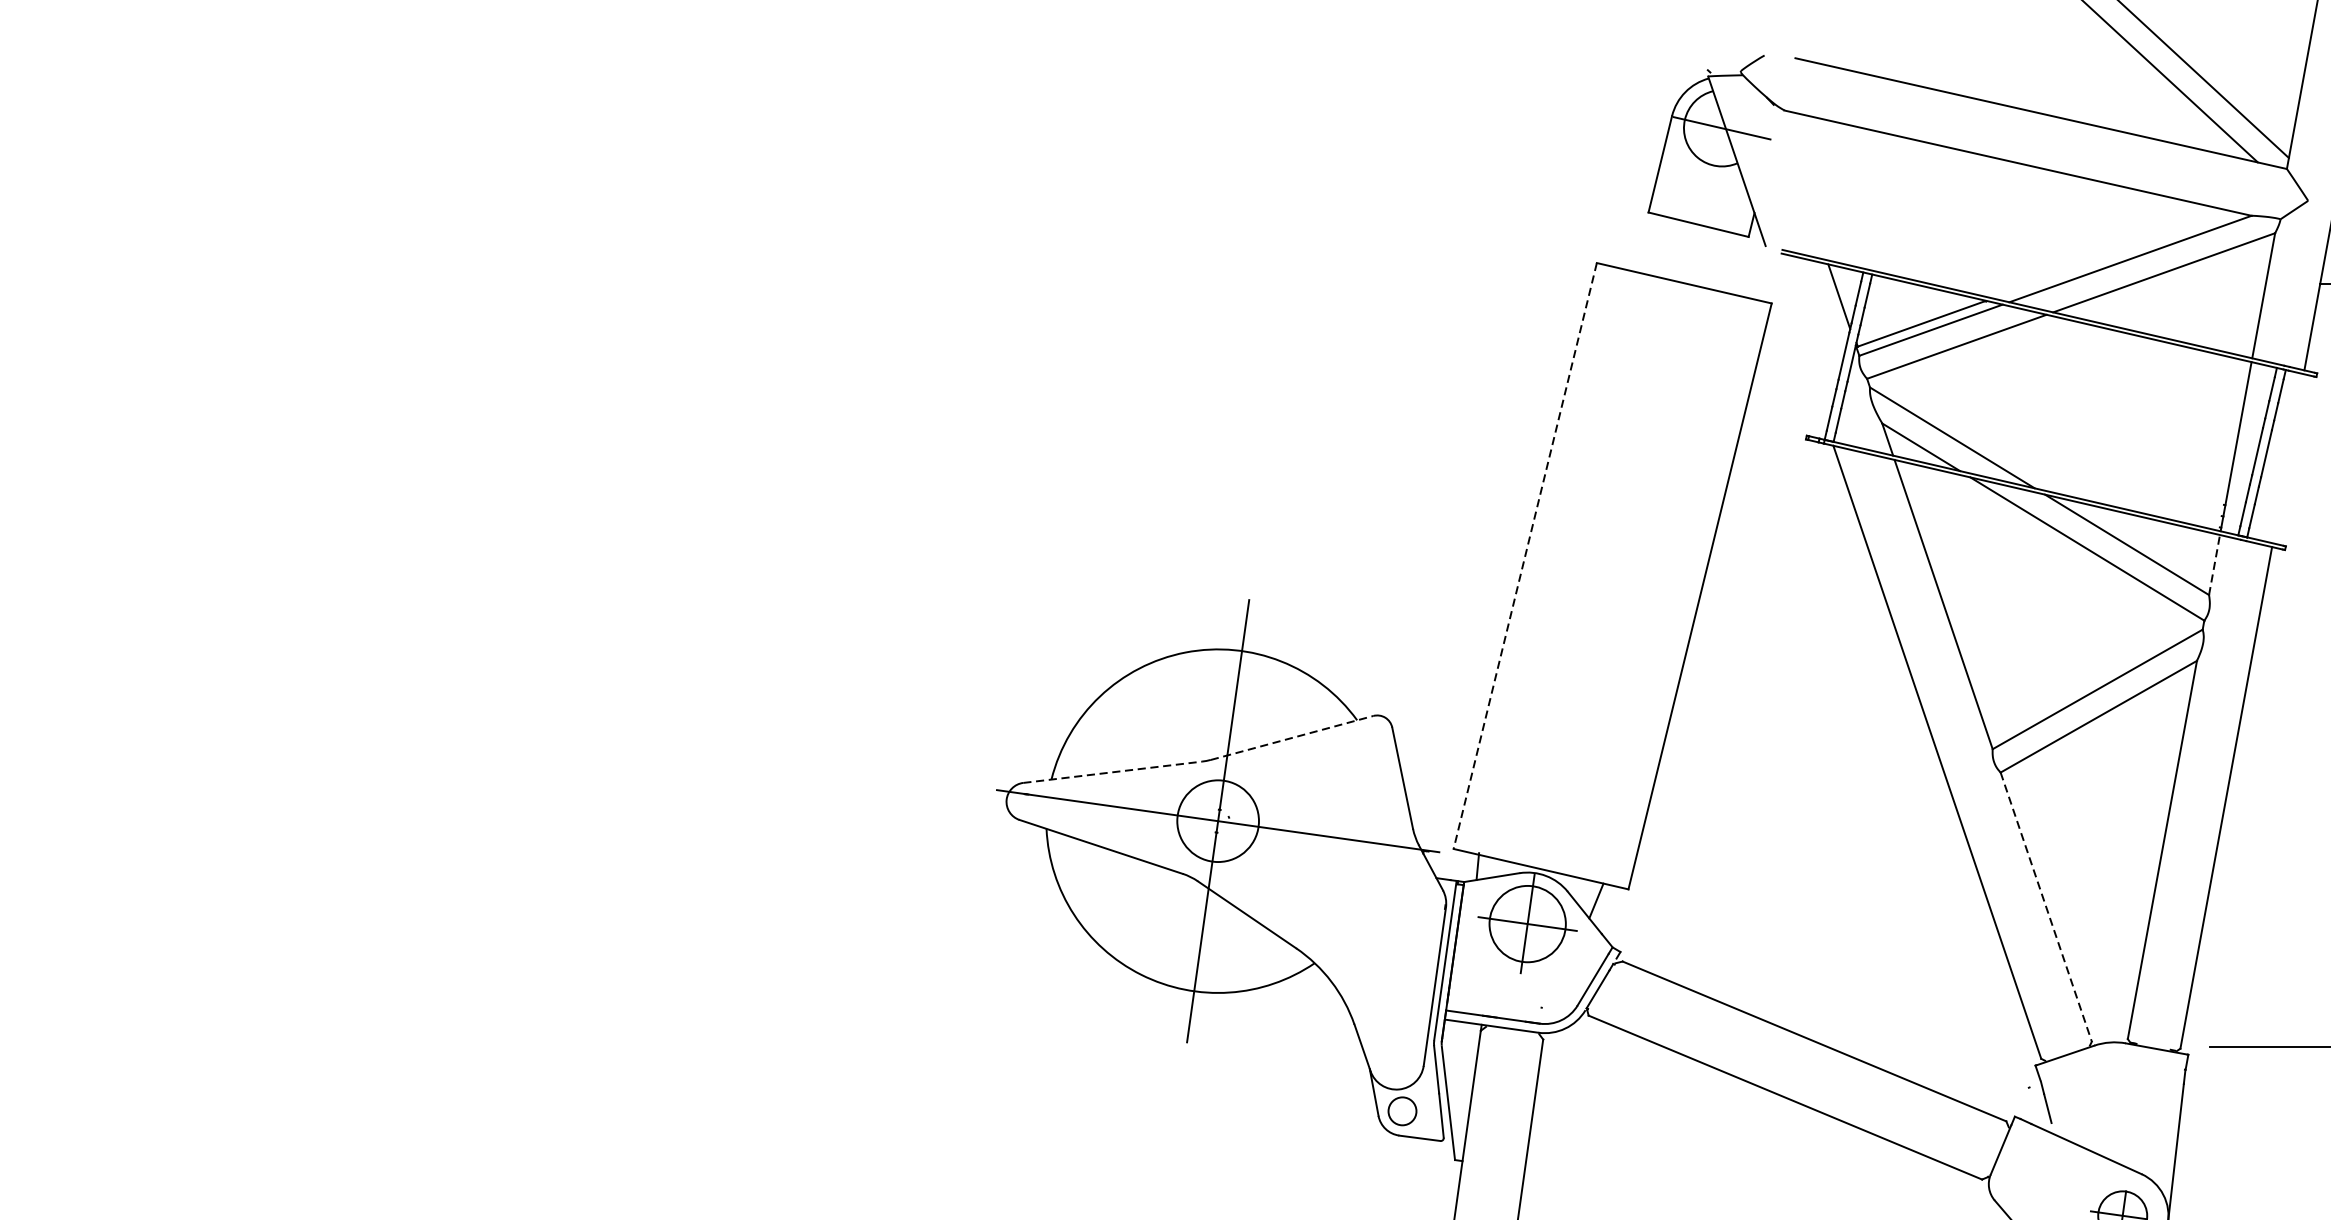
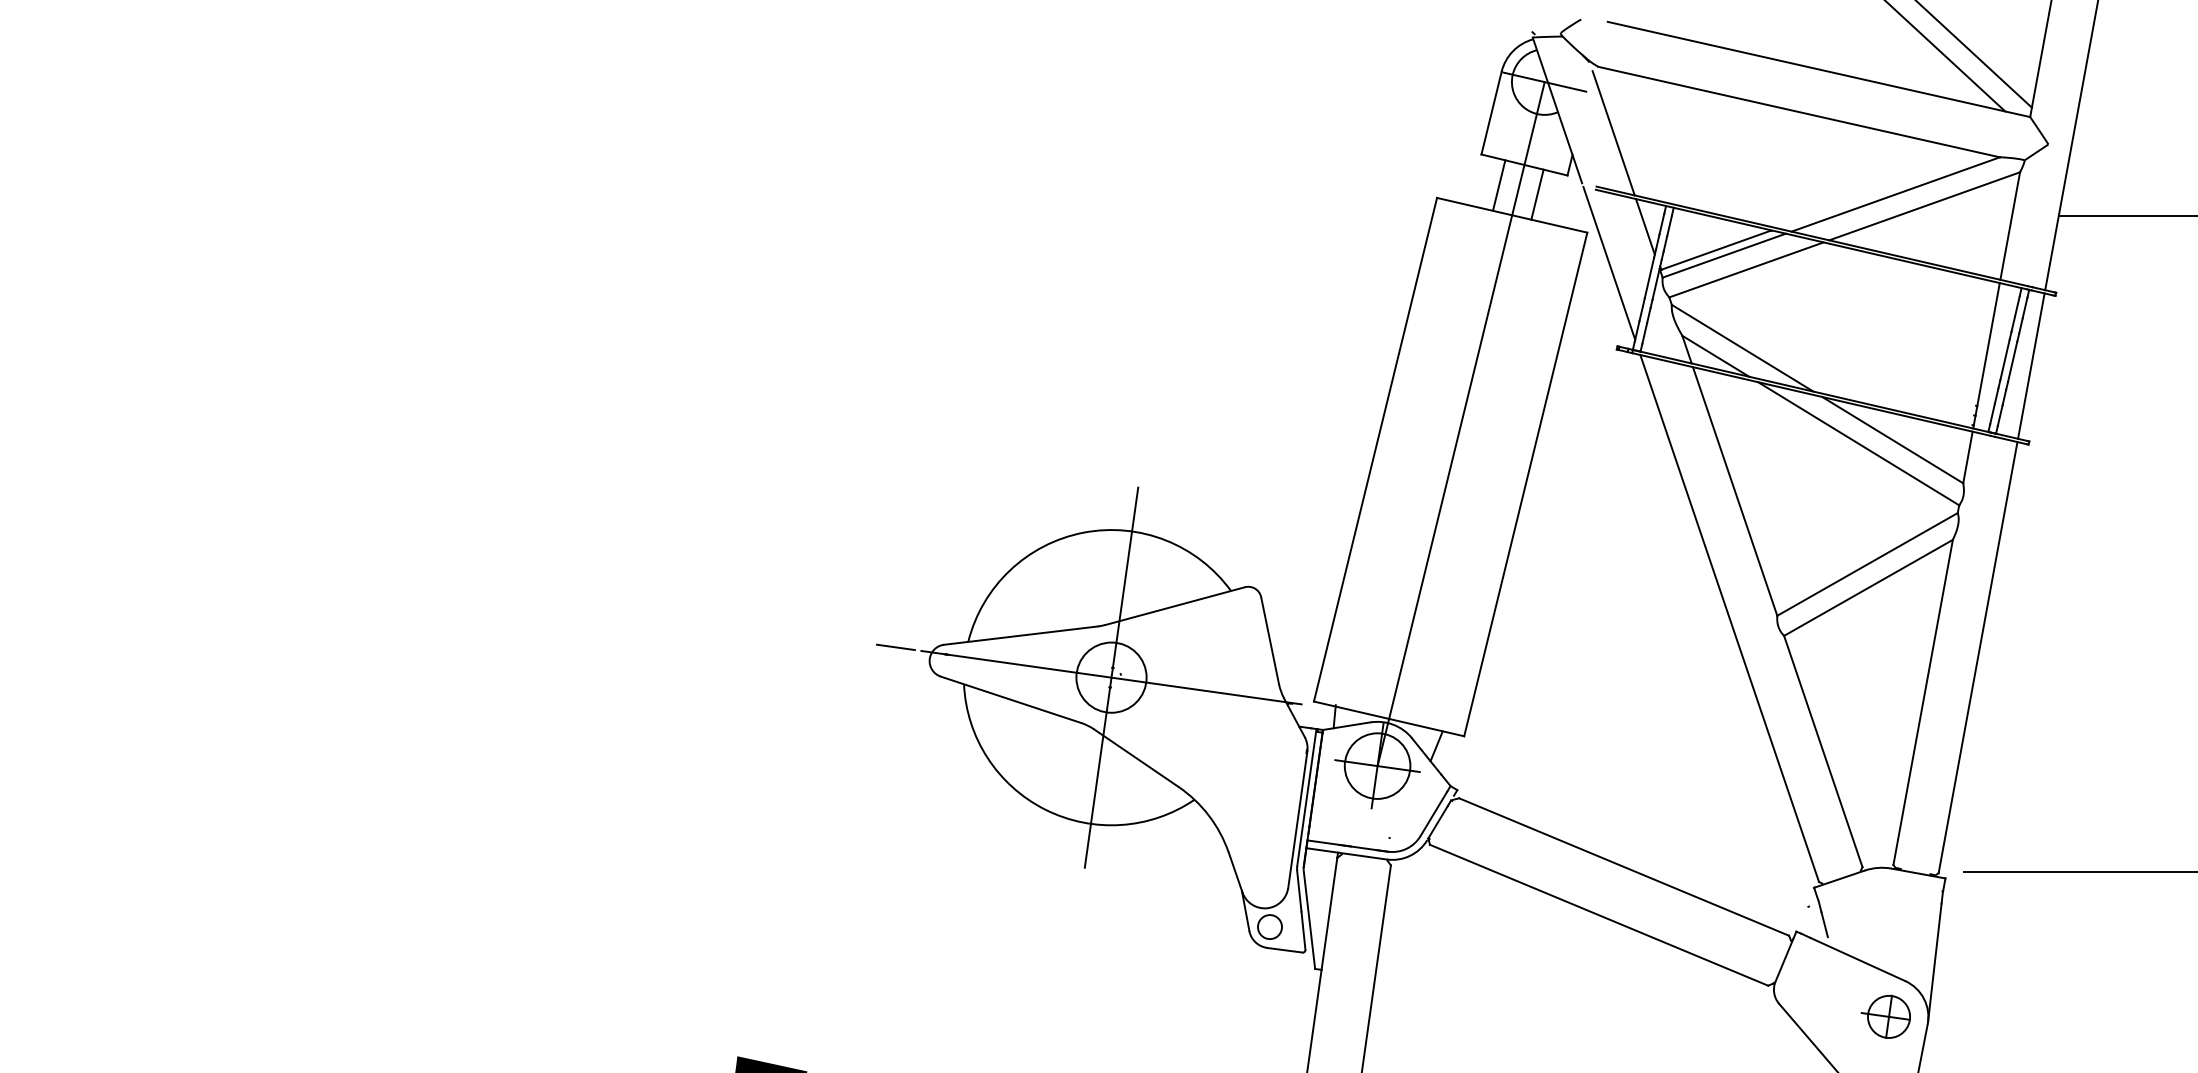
line: (1802, 188) -> (1613, 133), added
line: (1669, 248) -> (1499, 185), added
line: (1713, 259) -> (1537, 194), added
line: (1797, 338) -> (1609, 262), added
line: (2288, 458) -> (2031, 365), added
line: (1624, 526) -> (1460, 424), added
line: (1525, 556) -> (1375, 450), dashed -> solid
line: (2215, 565) -> (1968, 457), dashed -> solid
line: (1292, 738) -> (1175, 606), dashed -> solid
line: (1113, 772) -> (1021, 635), dashed -> solid
line: (966, 786) -> (895, 647), added
line: (2046, 908) -> (1823, 752), dashed -> solid

